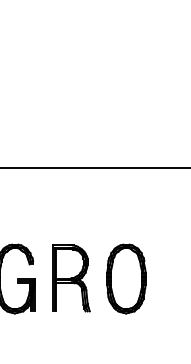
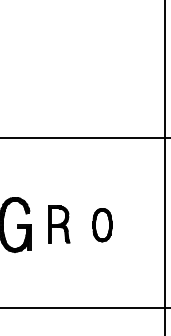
part: (71, 278) -> (59, 224), size x0.7
part: (126, 279) -> (102, 225), size x0.6

